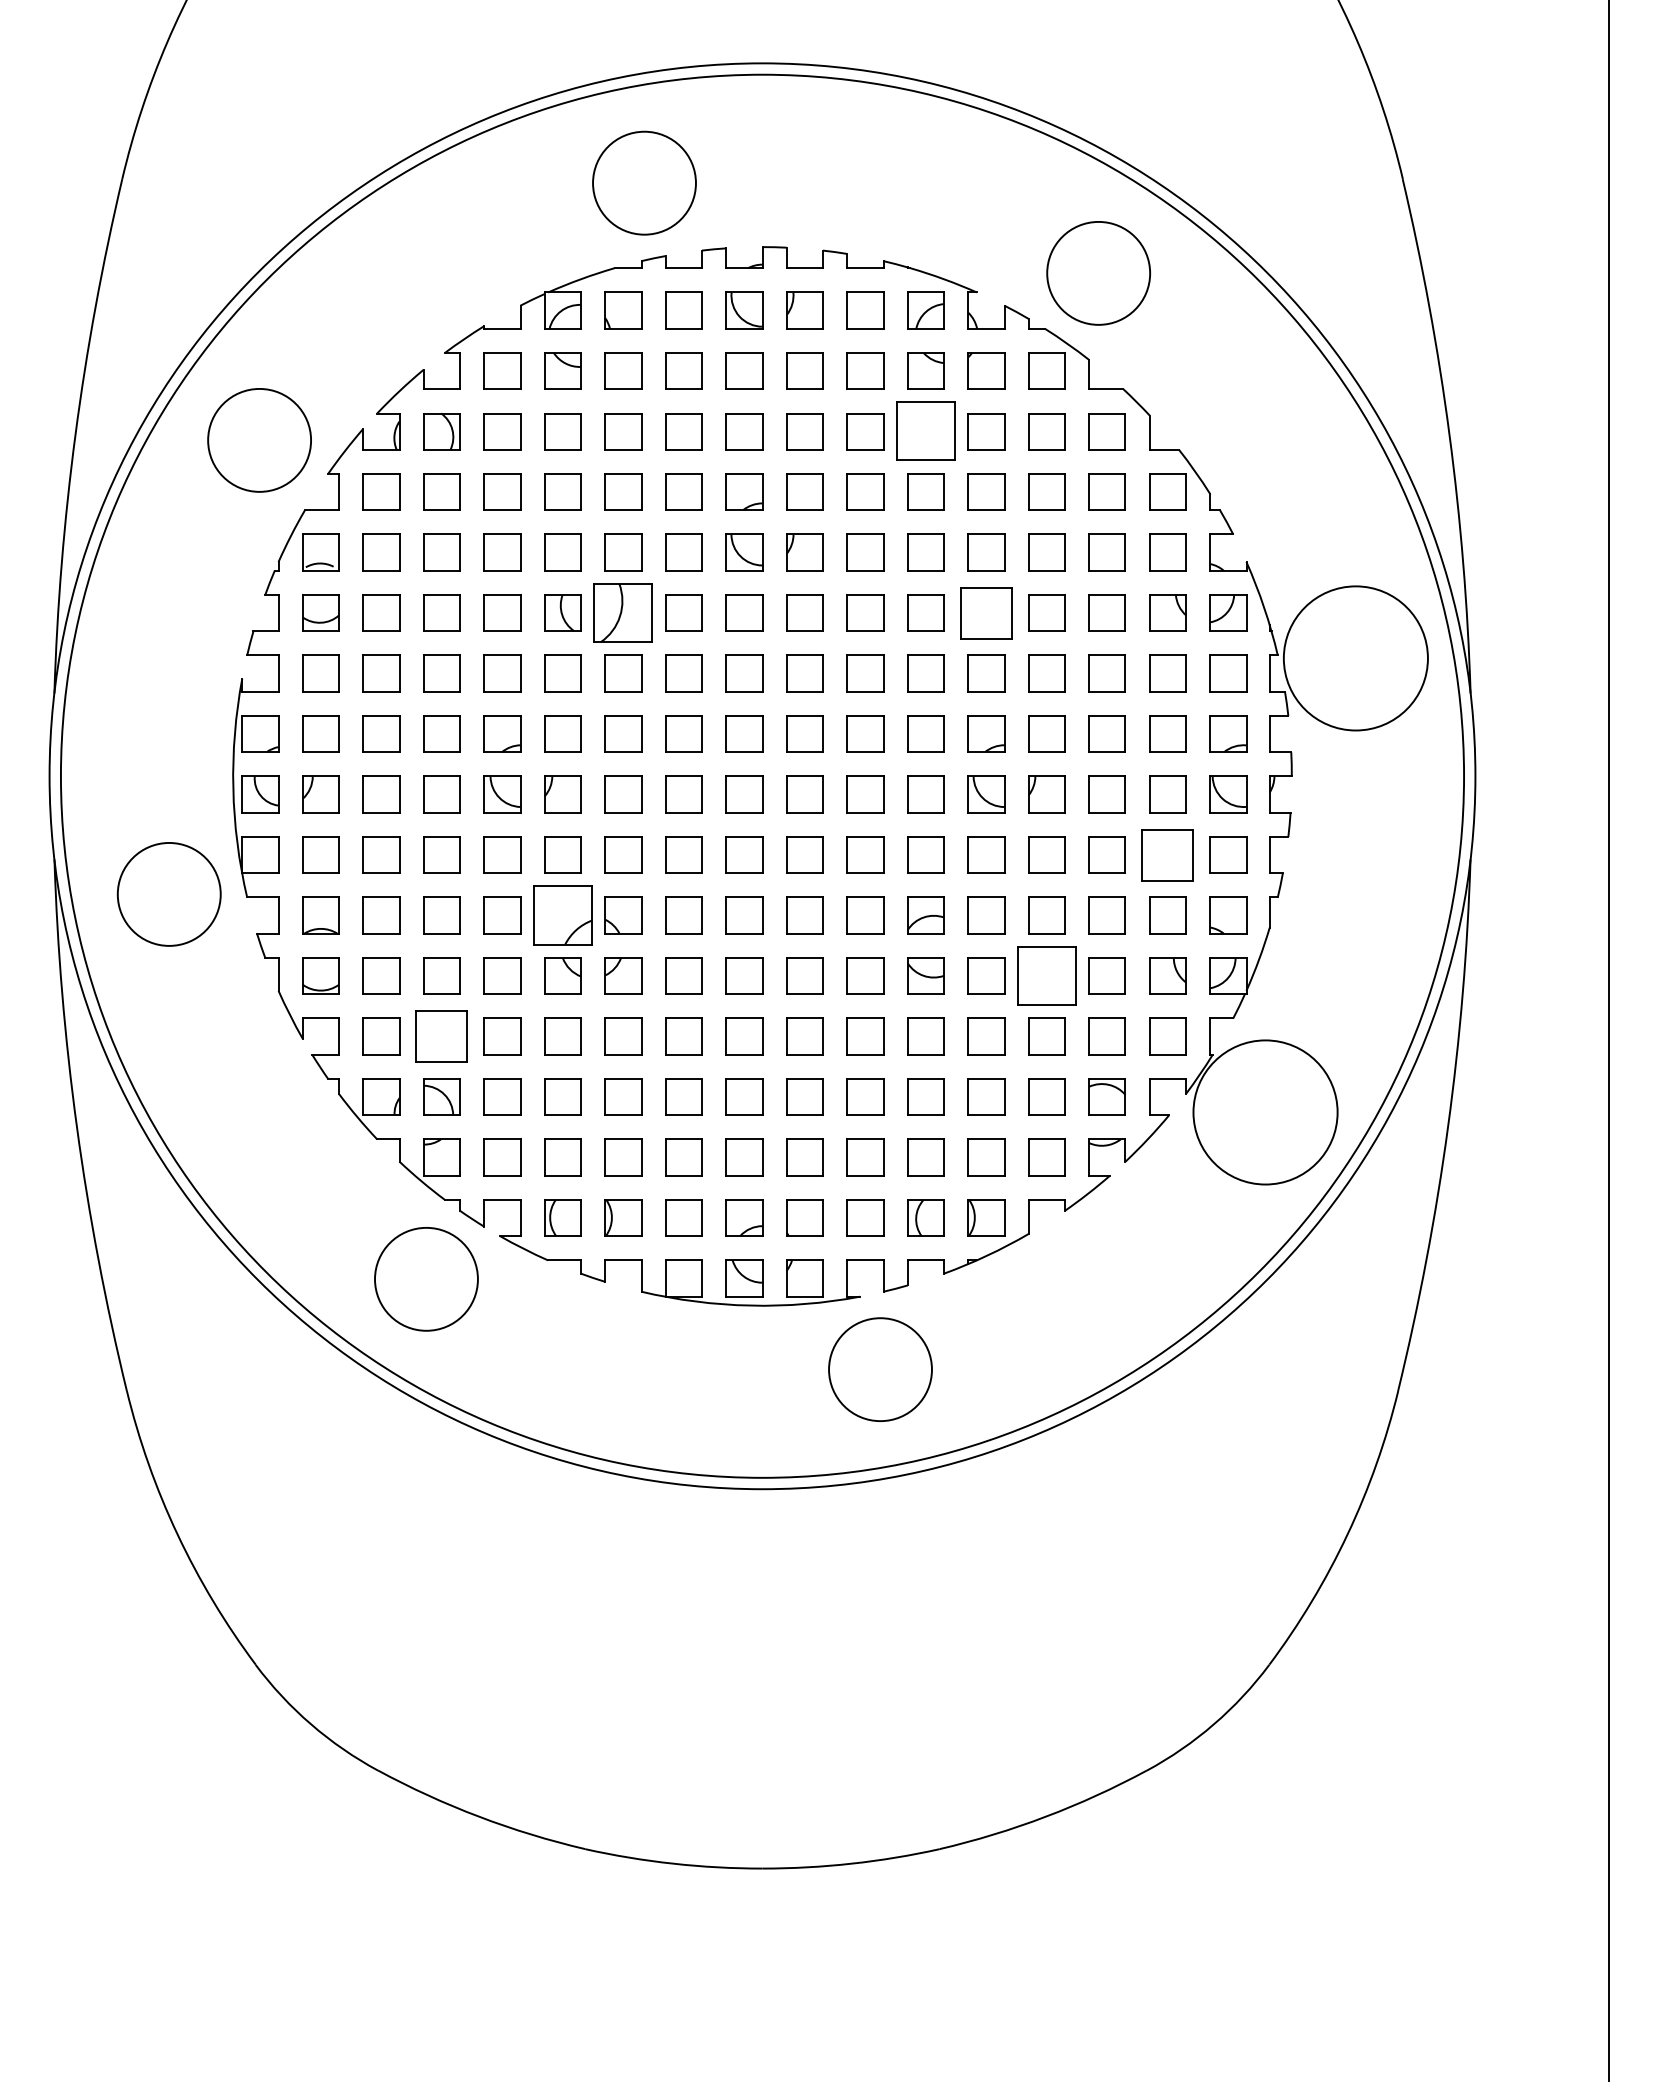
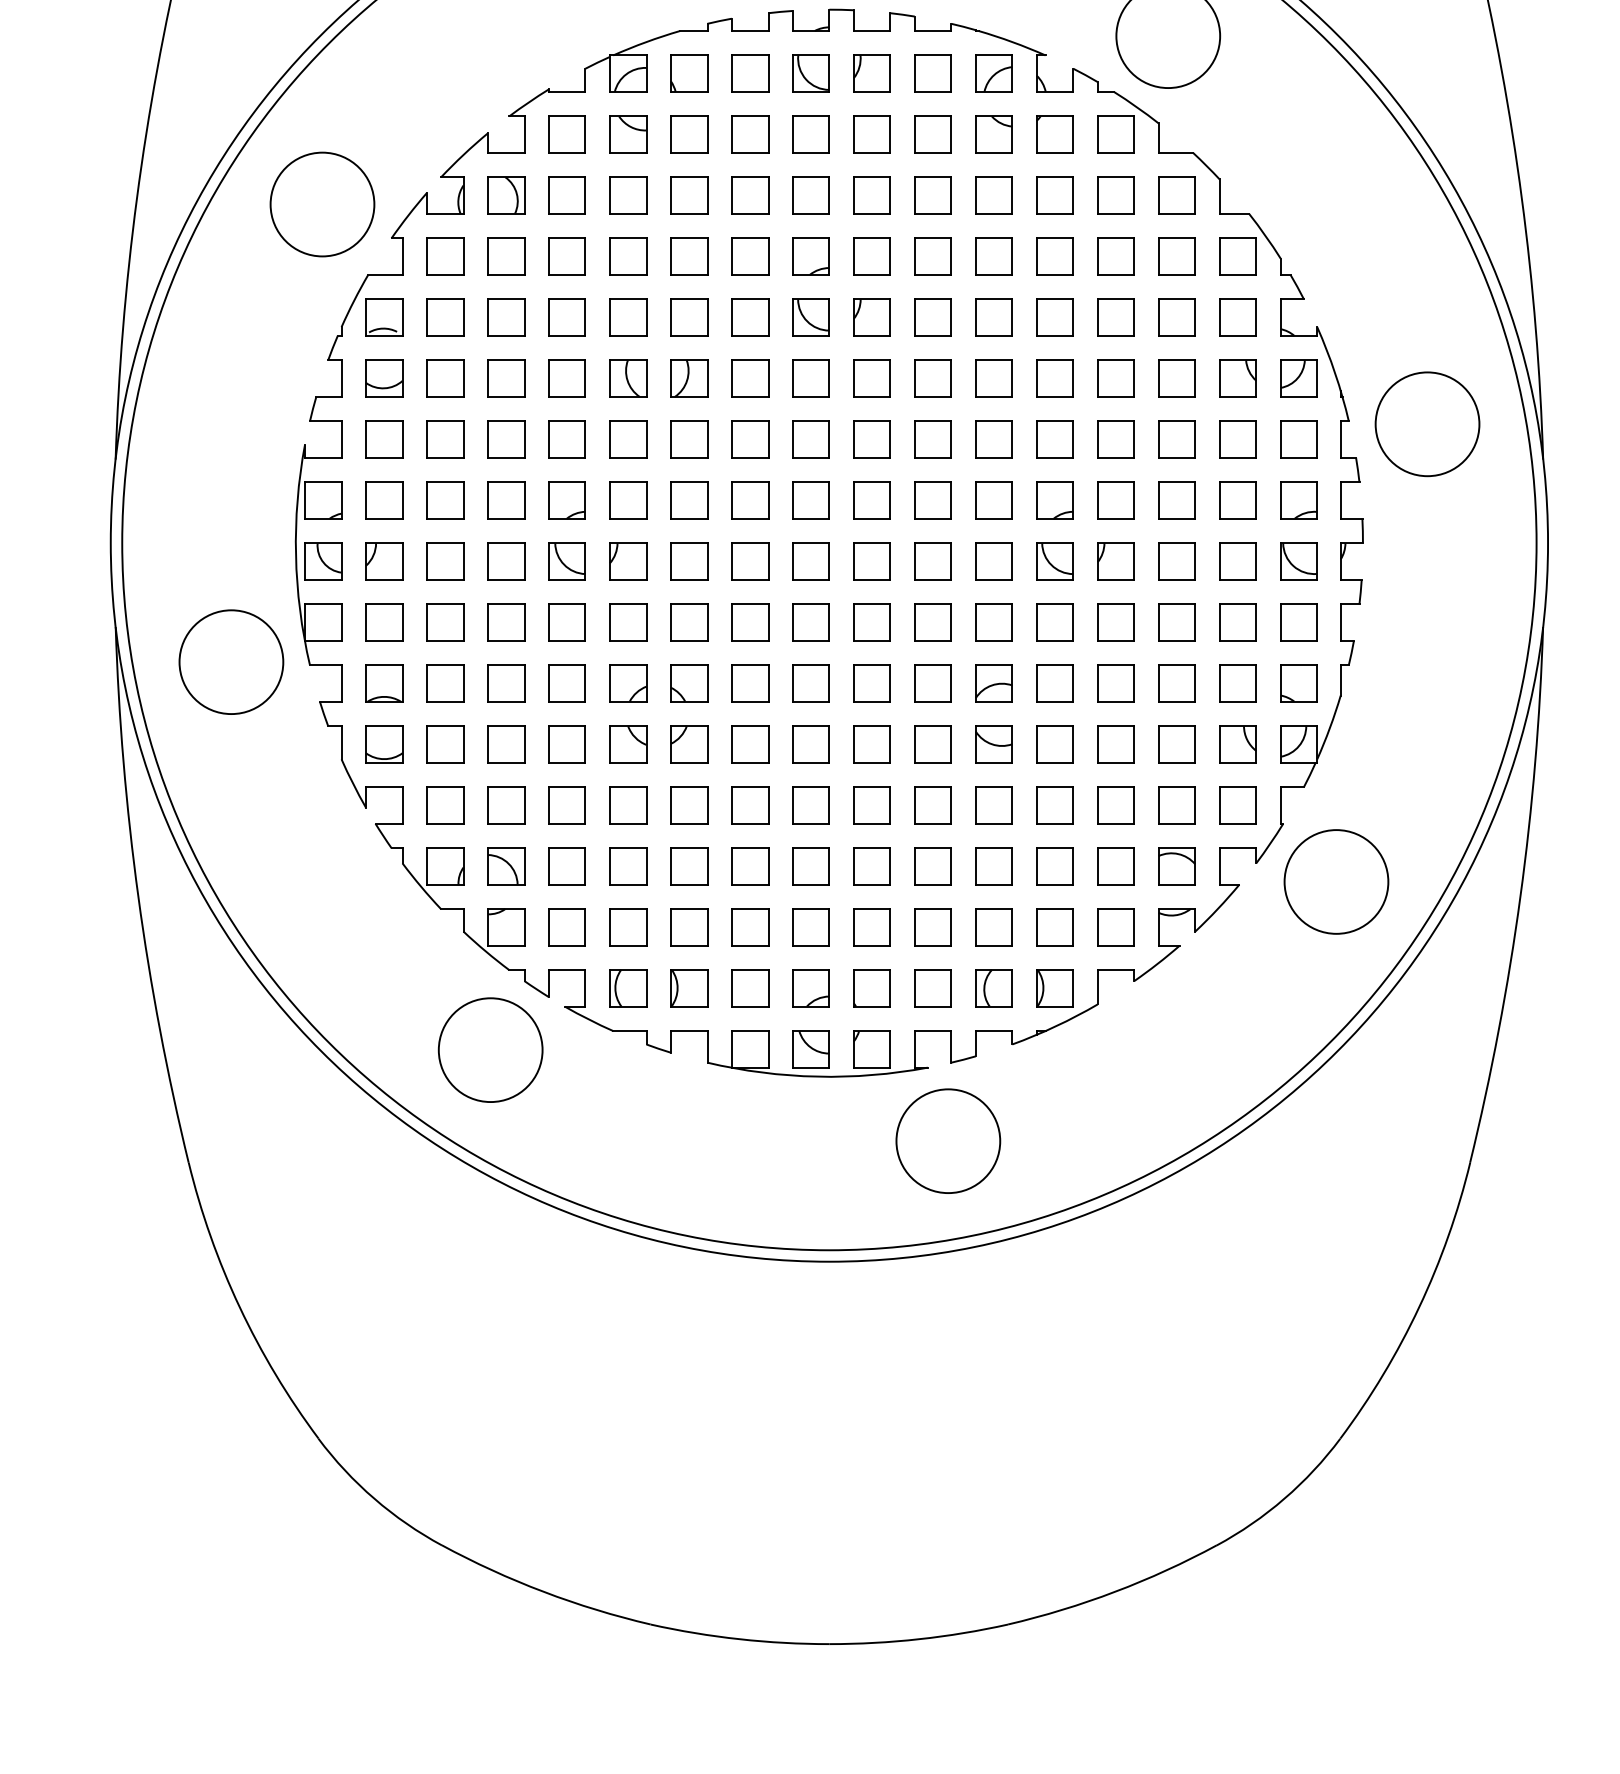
part: (925, 431) -> (993, 195), size x0.62
part: (623, 612) -> (689, 378), size x0.62
part: (986, 612) -> (1055, 378), size x0.71
circle: (1355, 657) -> (1427, 423), size x0.71
part: (1167, 854) -> (1237, 621), size x0.71
part: (562, 915) -> (627, 683), size x0.62
part: (1046, 975) -> (1115, 743), size x0.62
part: (441, 1036) -> (505, 805), size x0.71
circle: (1265, 1112) -> (1336, 882), size x0.71

